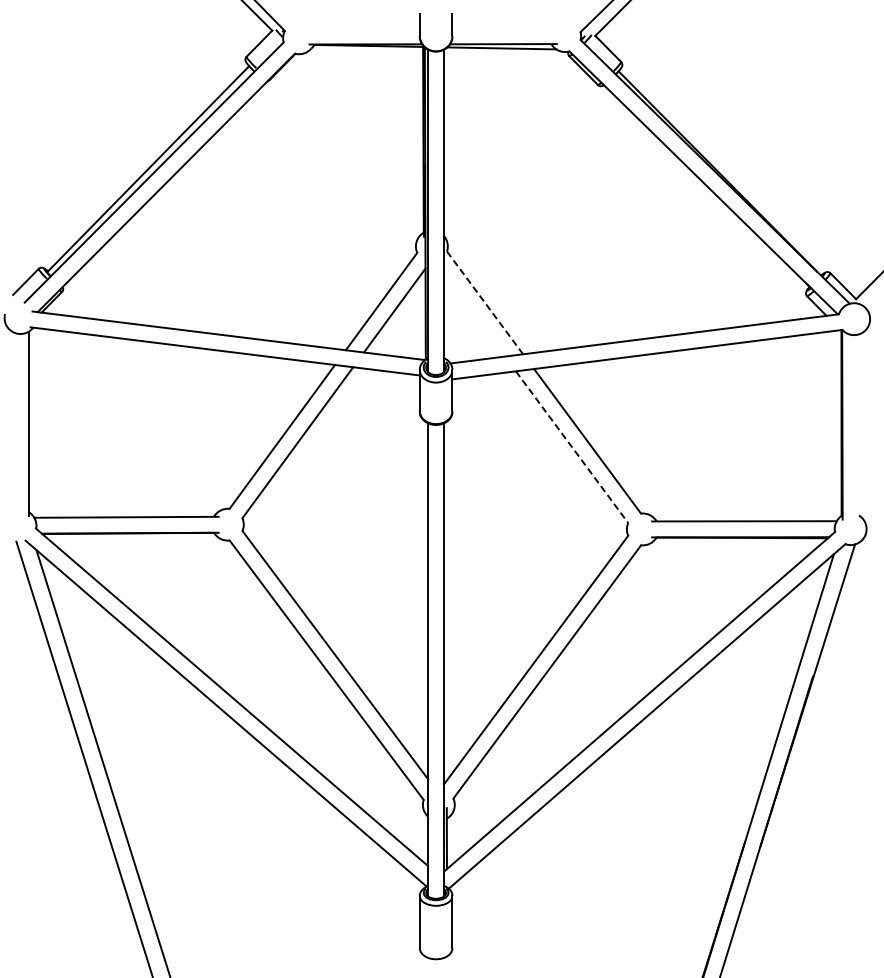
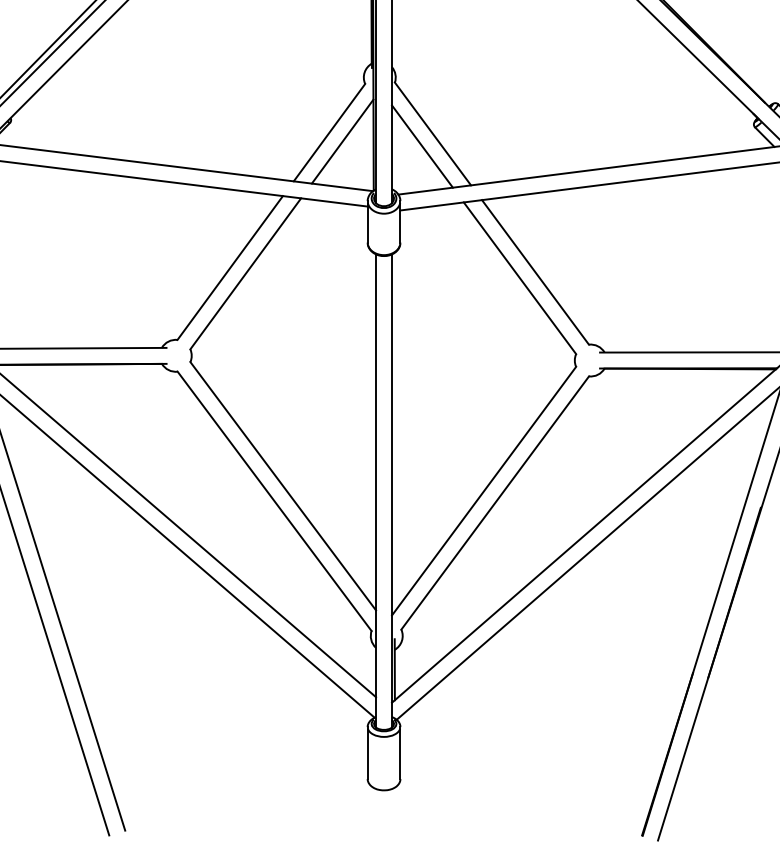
line: (485, 302) -> (433, 133), dashed -> solid
line: (474, 315) -> (422, 146), added
line: (572, 447) -> (520, 278), dashed -> solid

